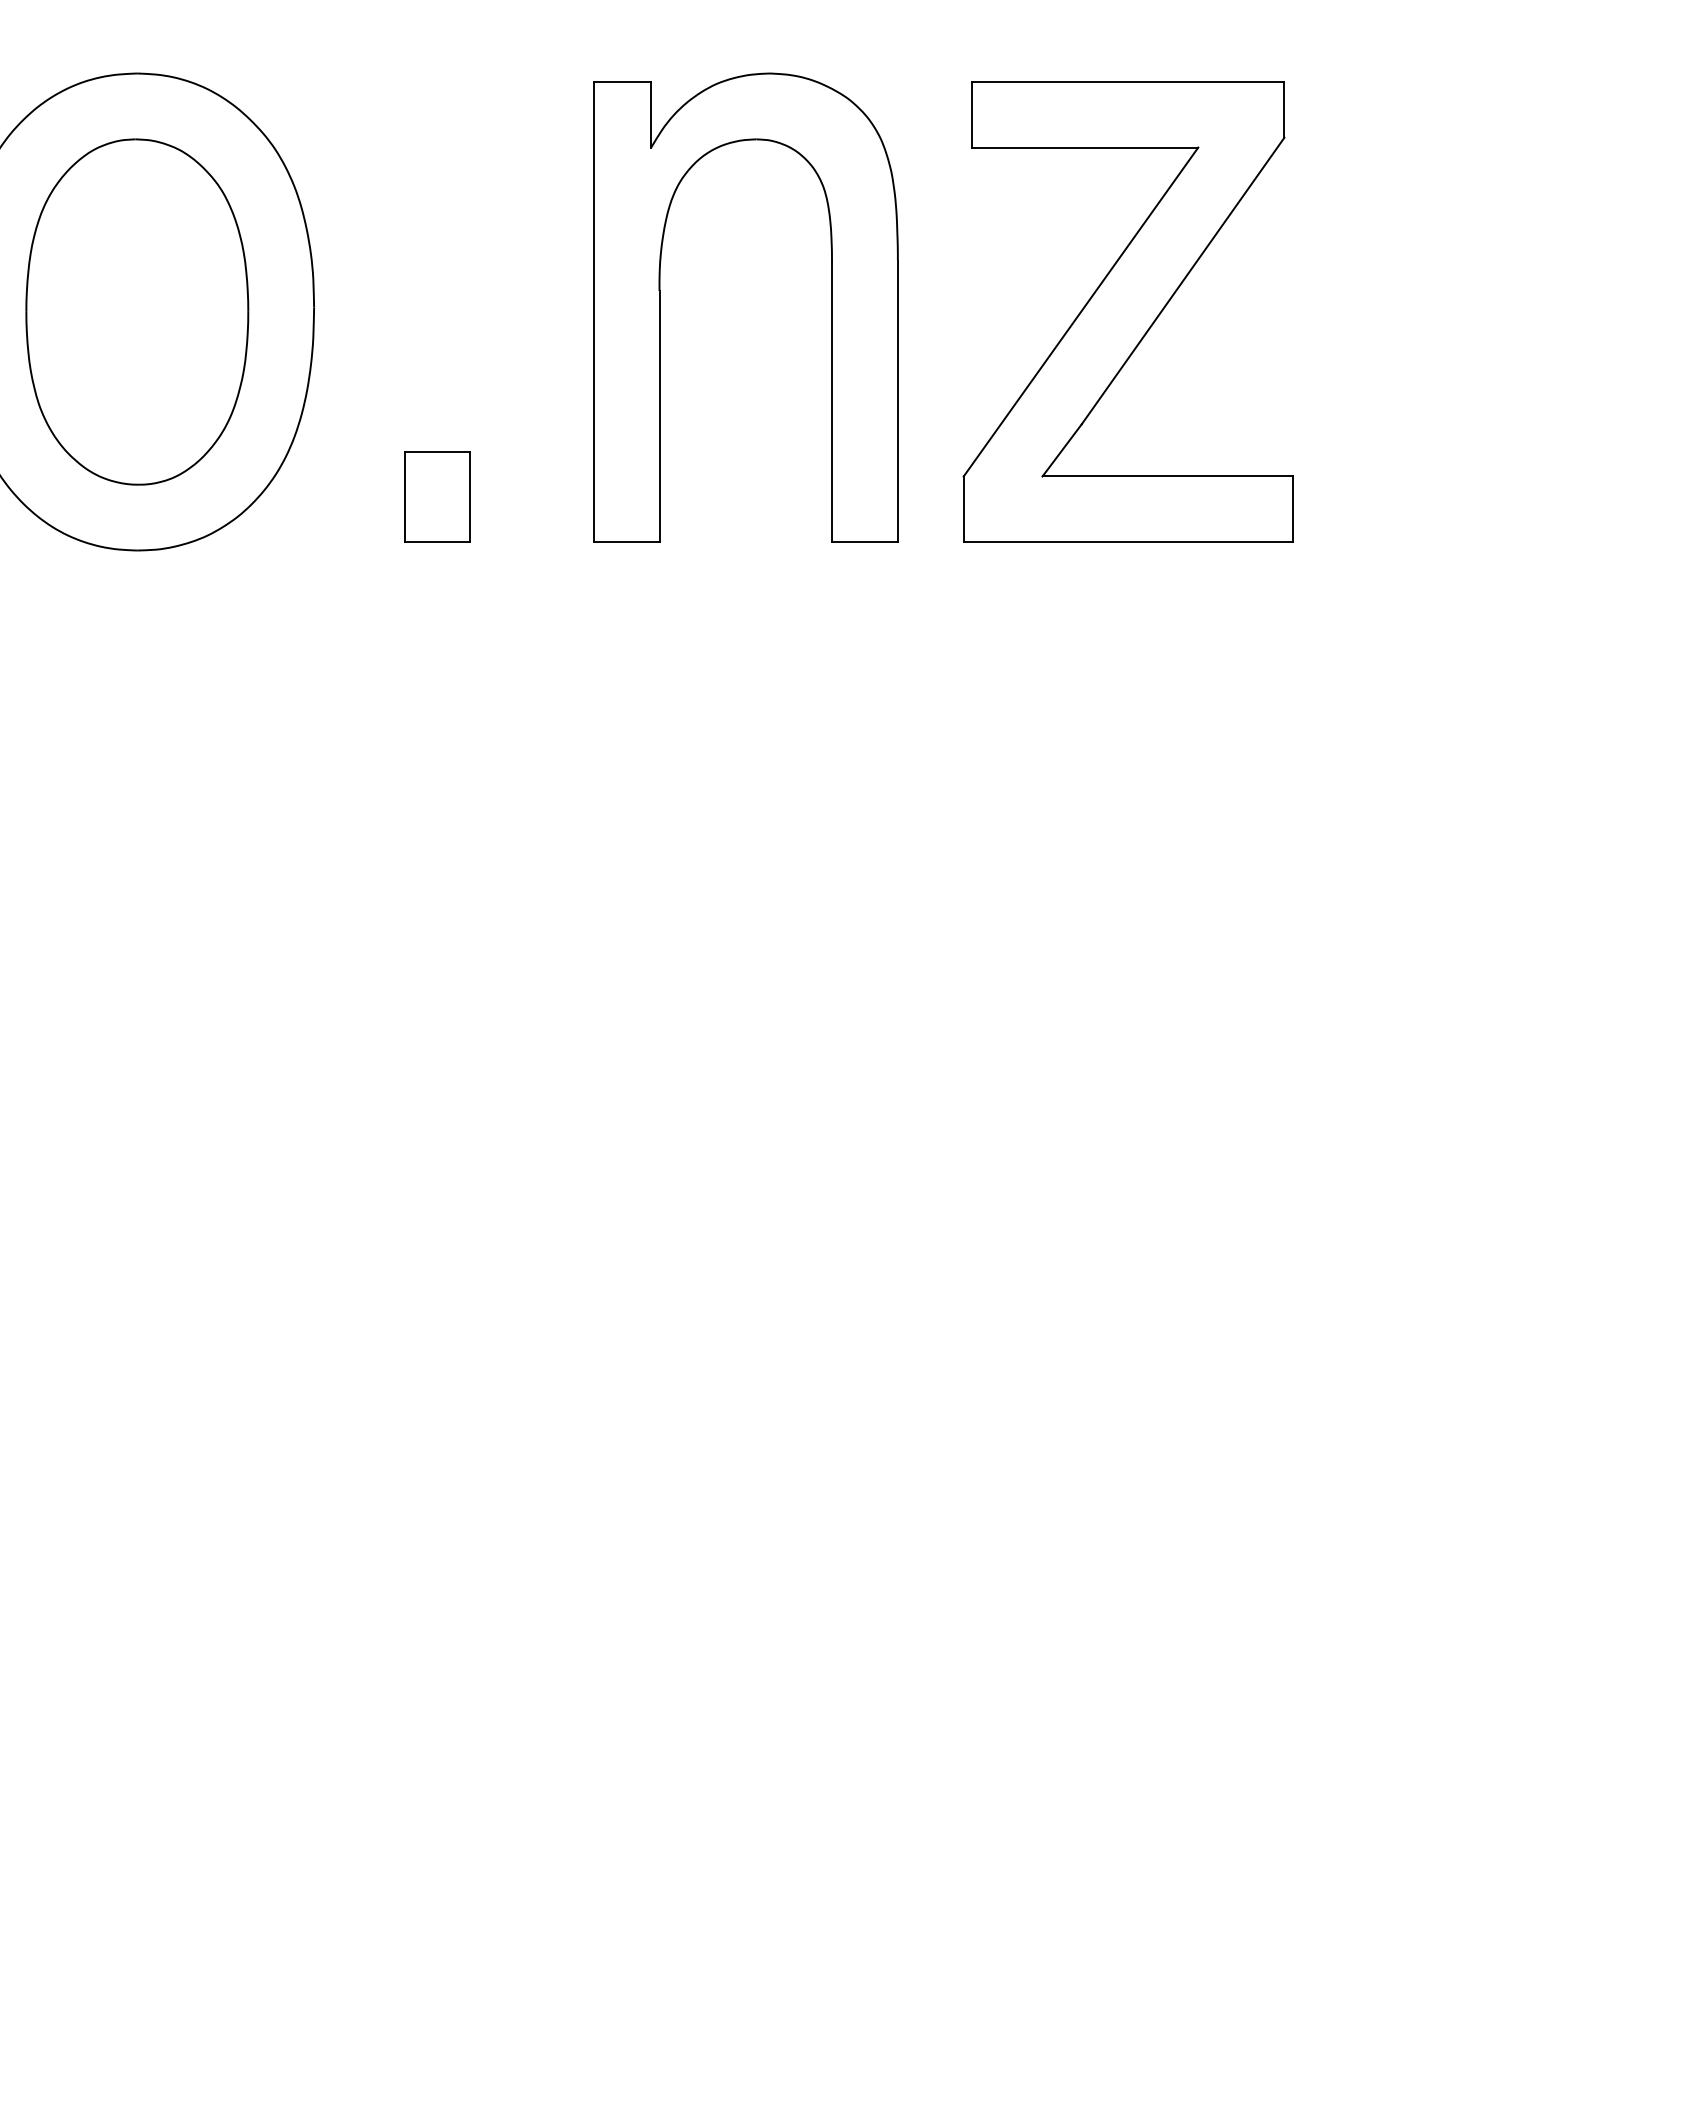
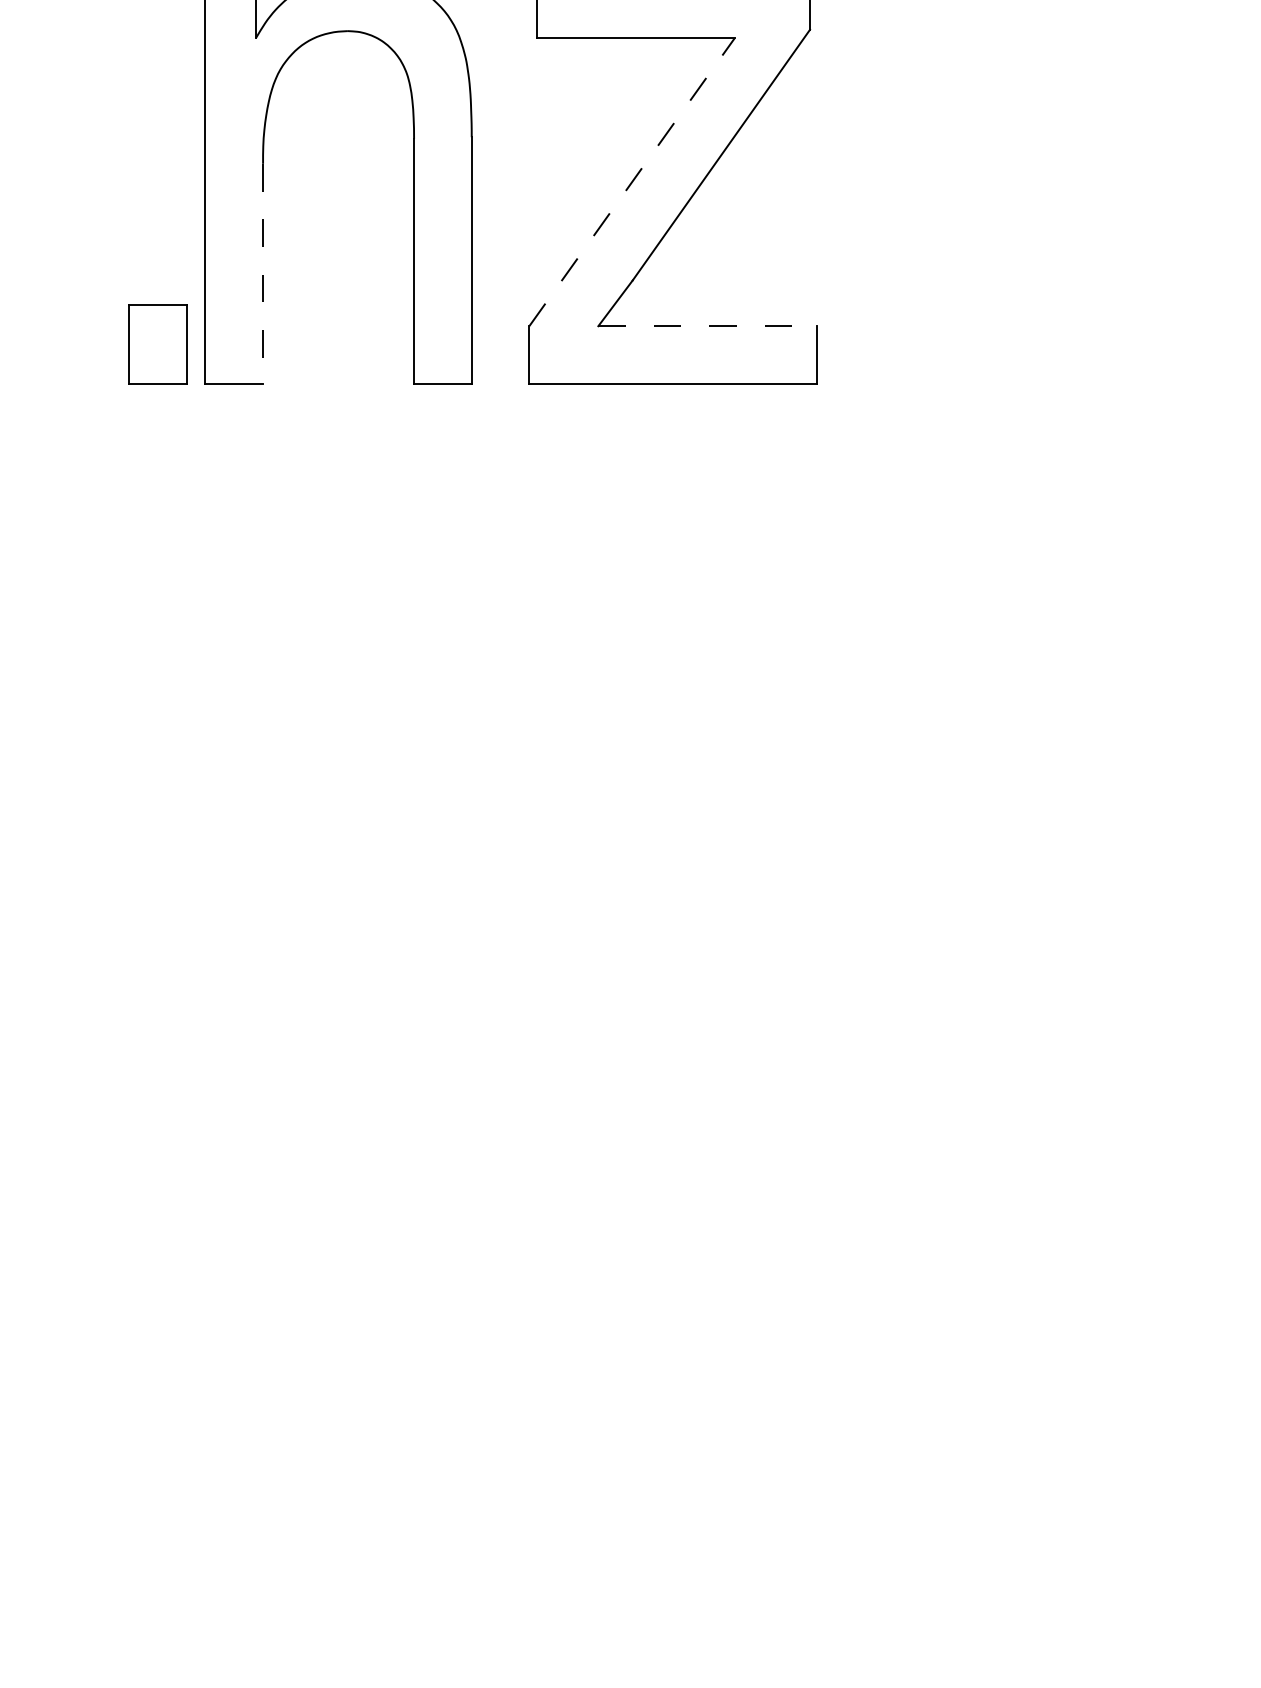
line: (1080, 312) -> (631, 182), solid -> dashed
line: (659, 416) -> (263, 273), solid -> dashed
line: (1168, 476) -> (708, 326), solid -> dashed
part: (437, 496) -> (158, 343), moved

